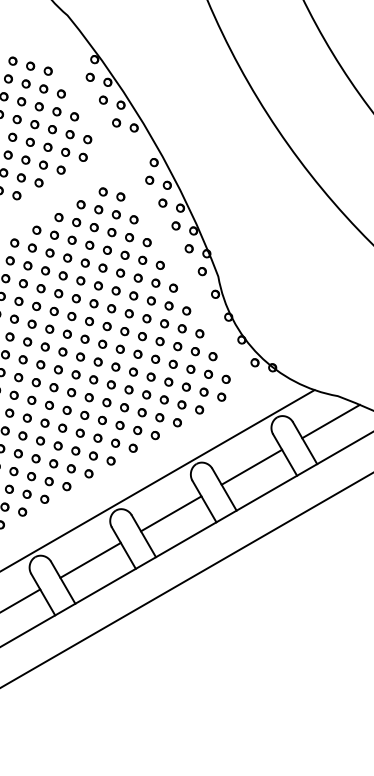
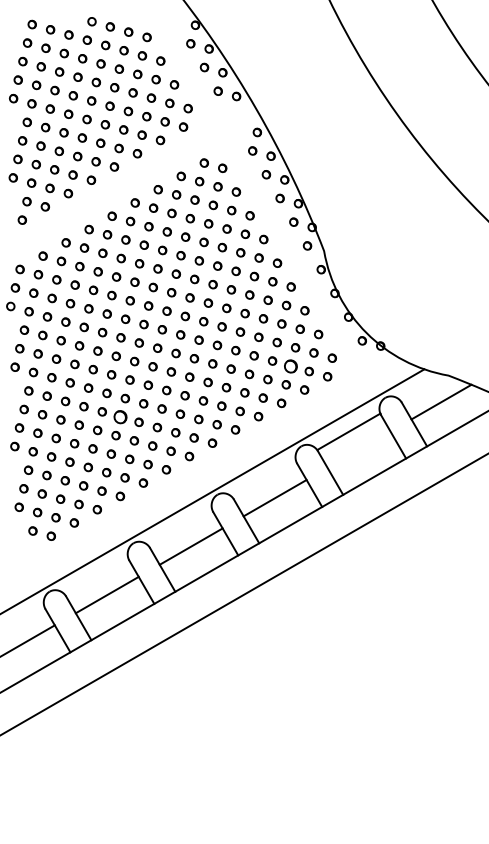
part: (186, 386) -> (290, 365), size x1.6
part: (22, 435) -> (120, 416), size x1.6
line: (251, 467) -> (348, 431), moved

